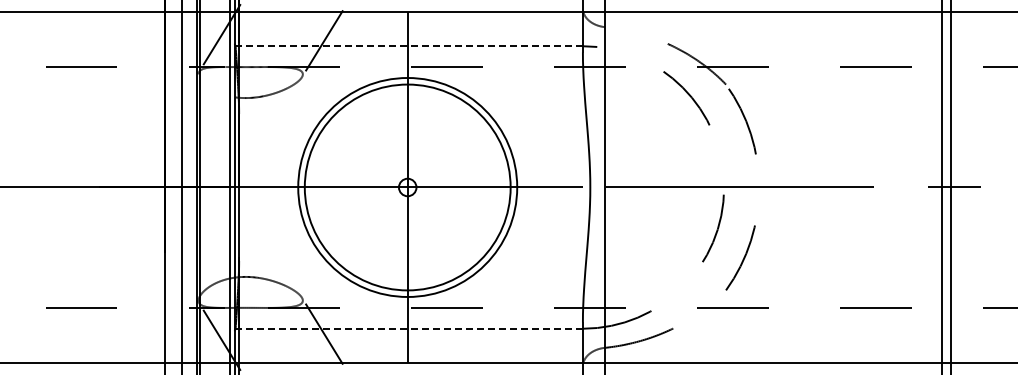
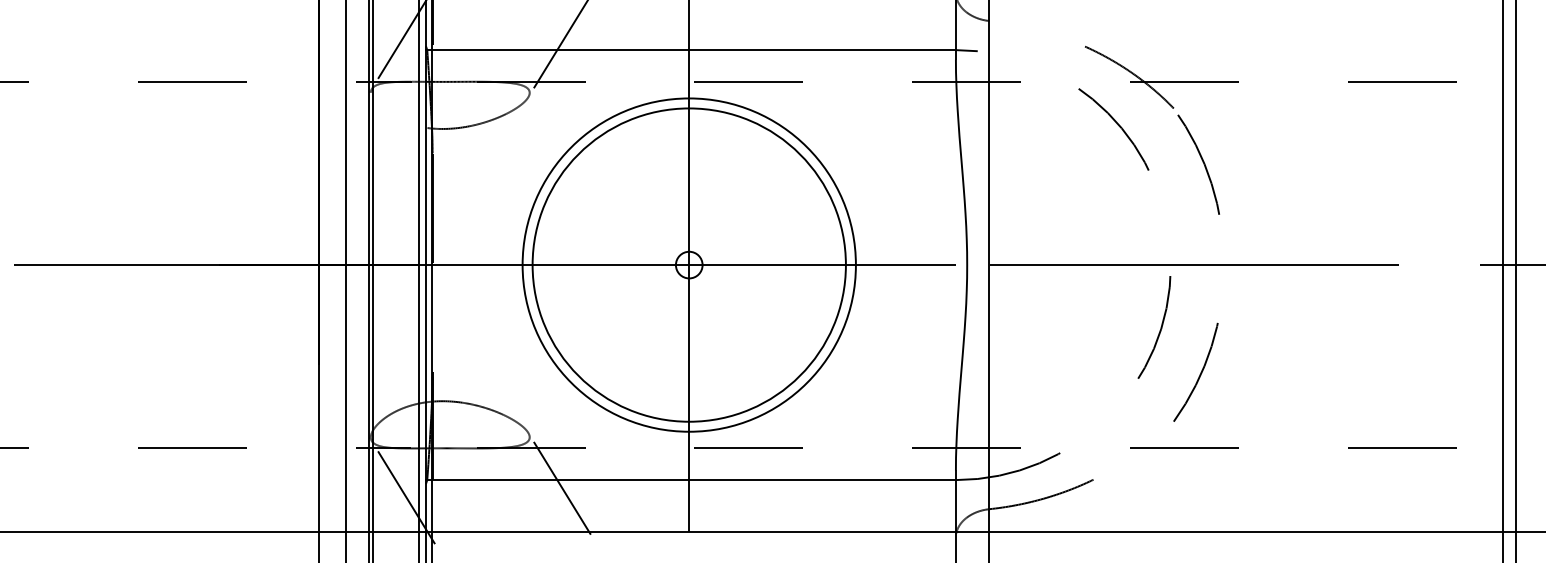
line: (409, 46) -> (691, 50), dashed -> solid
line: (408, 328) -> (690, 479), dashed -> solid

